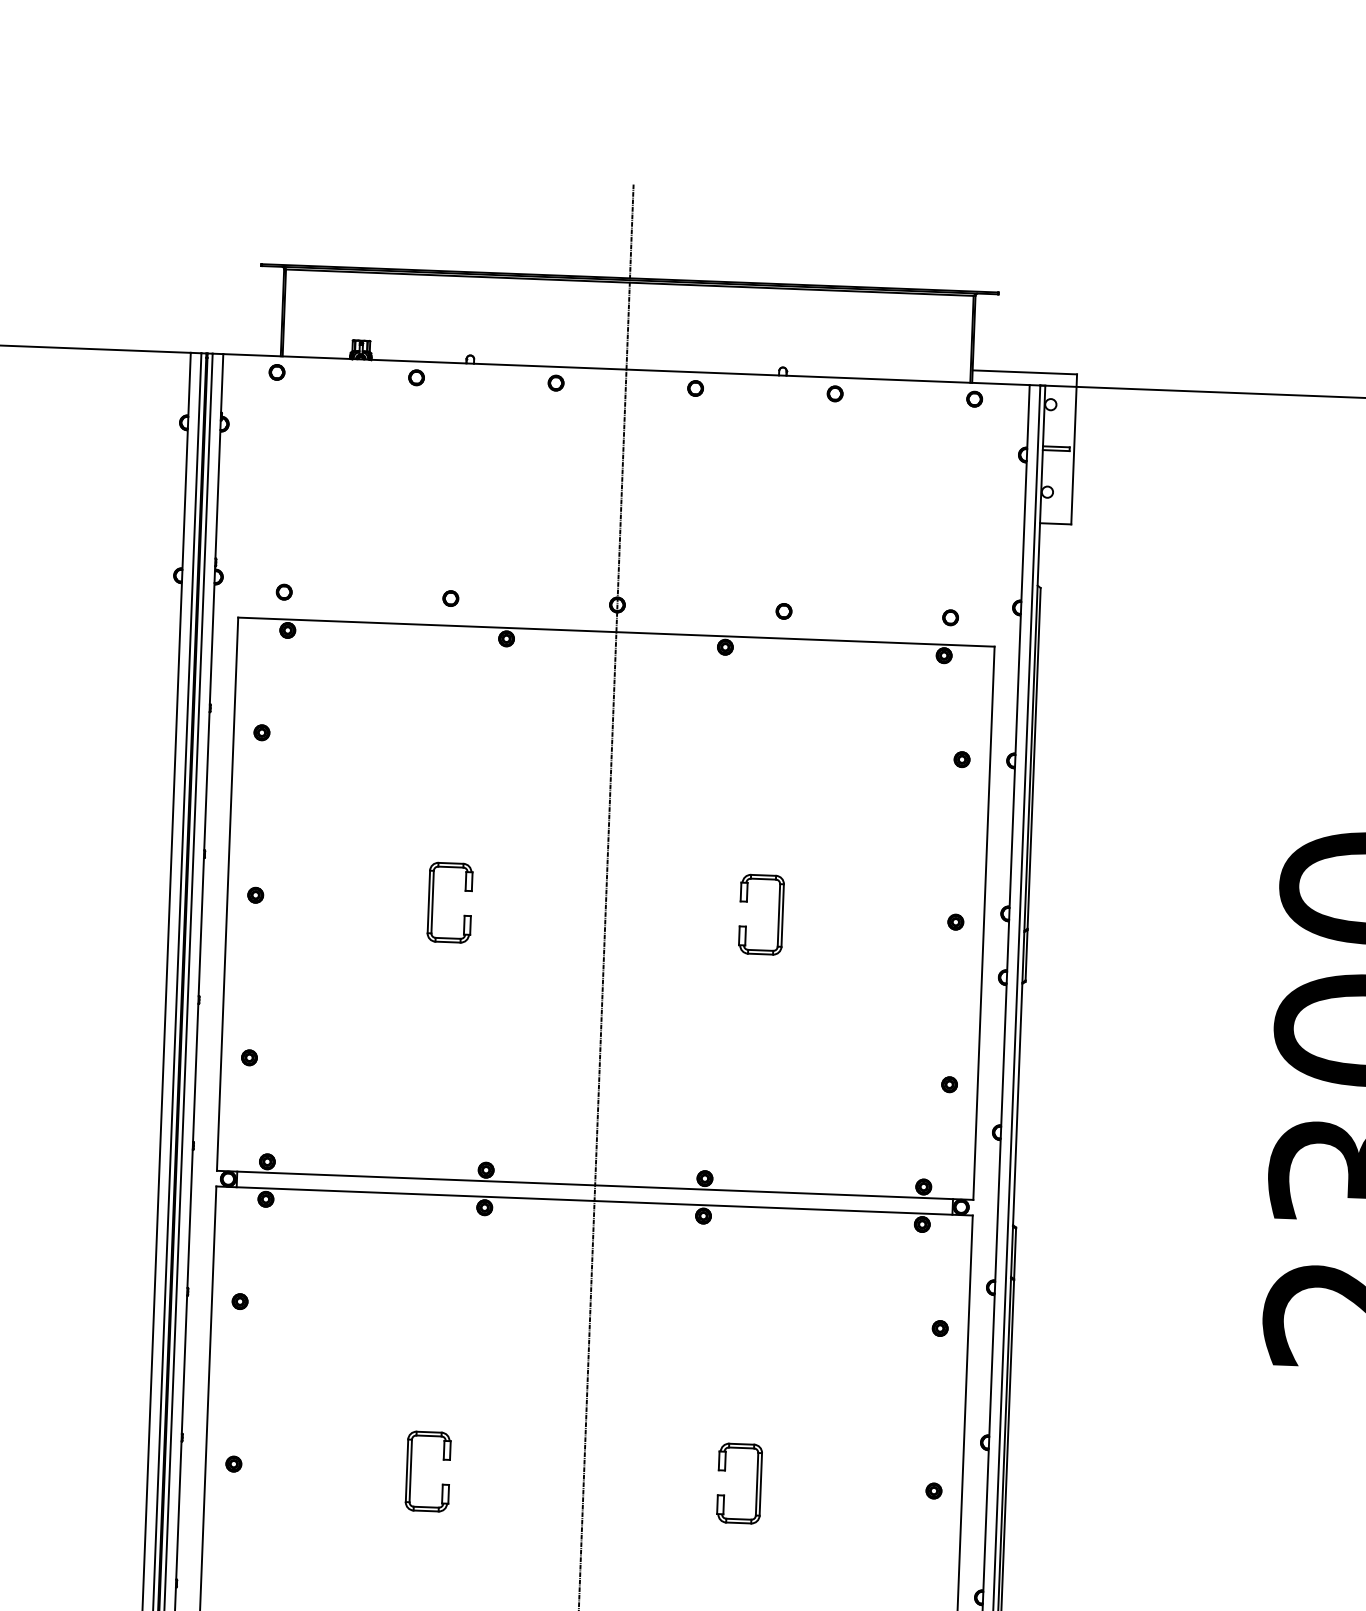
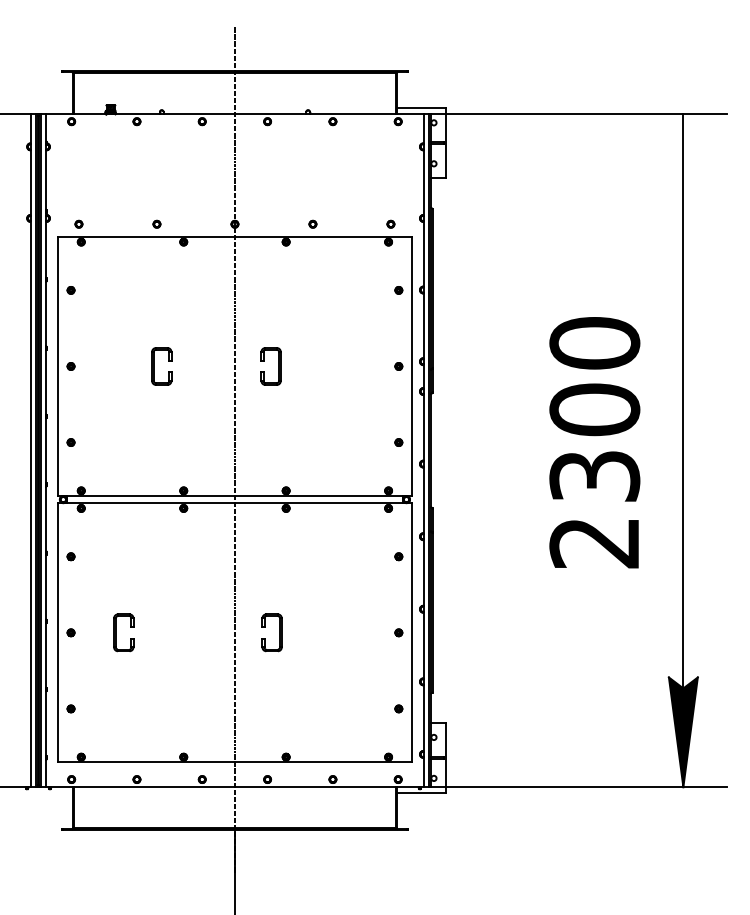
part: (748, 903) -> (264, 361), moved
part: (412, 1470) -> (116, 632), moved
part: (726, 1471) -> (265, 627), moved

